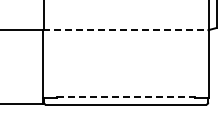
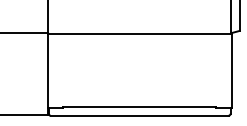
line: (126, 30) -> (140, 33), dashed -> solid
line: (126, 96) -> (140, 106), dashed -> solid

